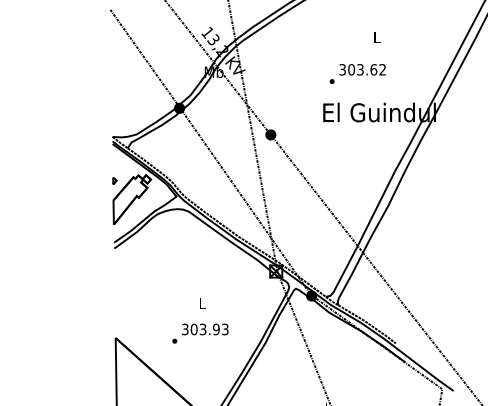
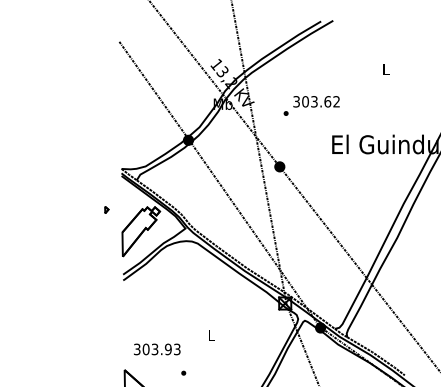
text: (357, 73) -> (311, 105), moved
part: (114, 180) -> (106, 209), moved
text: (205, 329) -> (157, 349), moved

